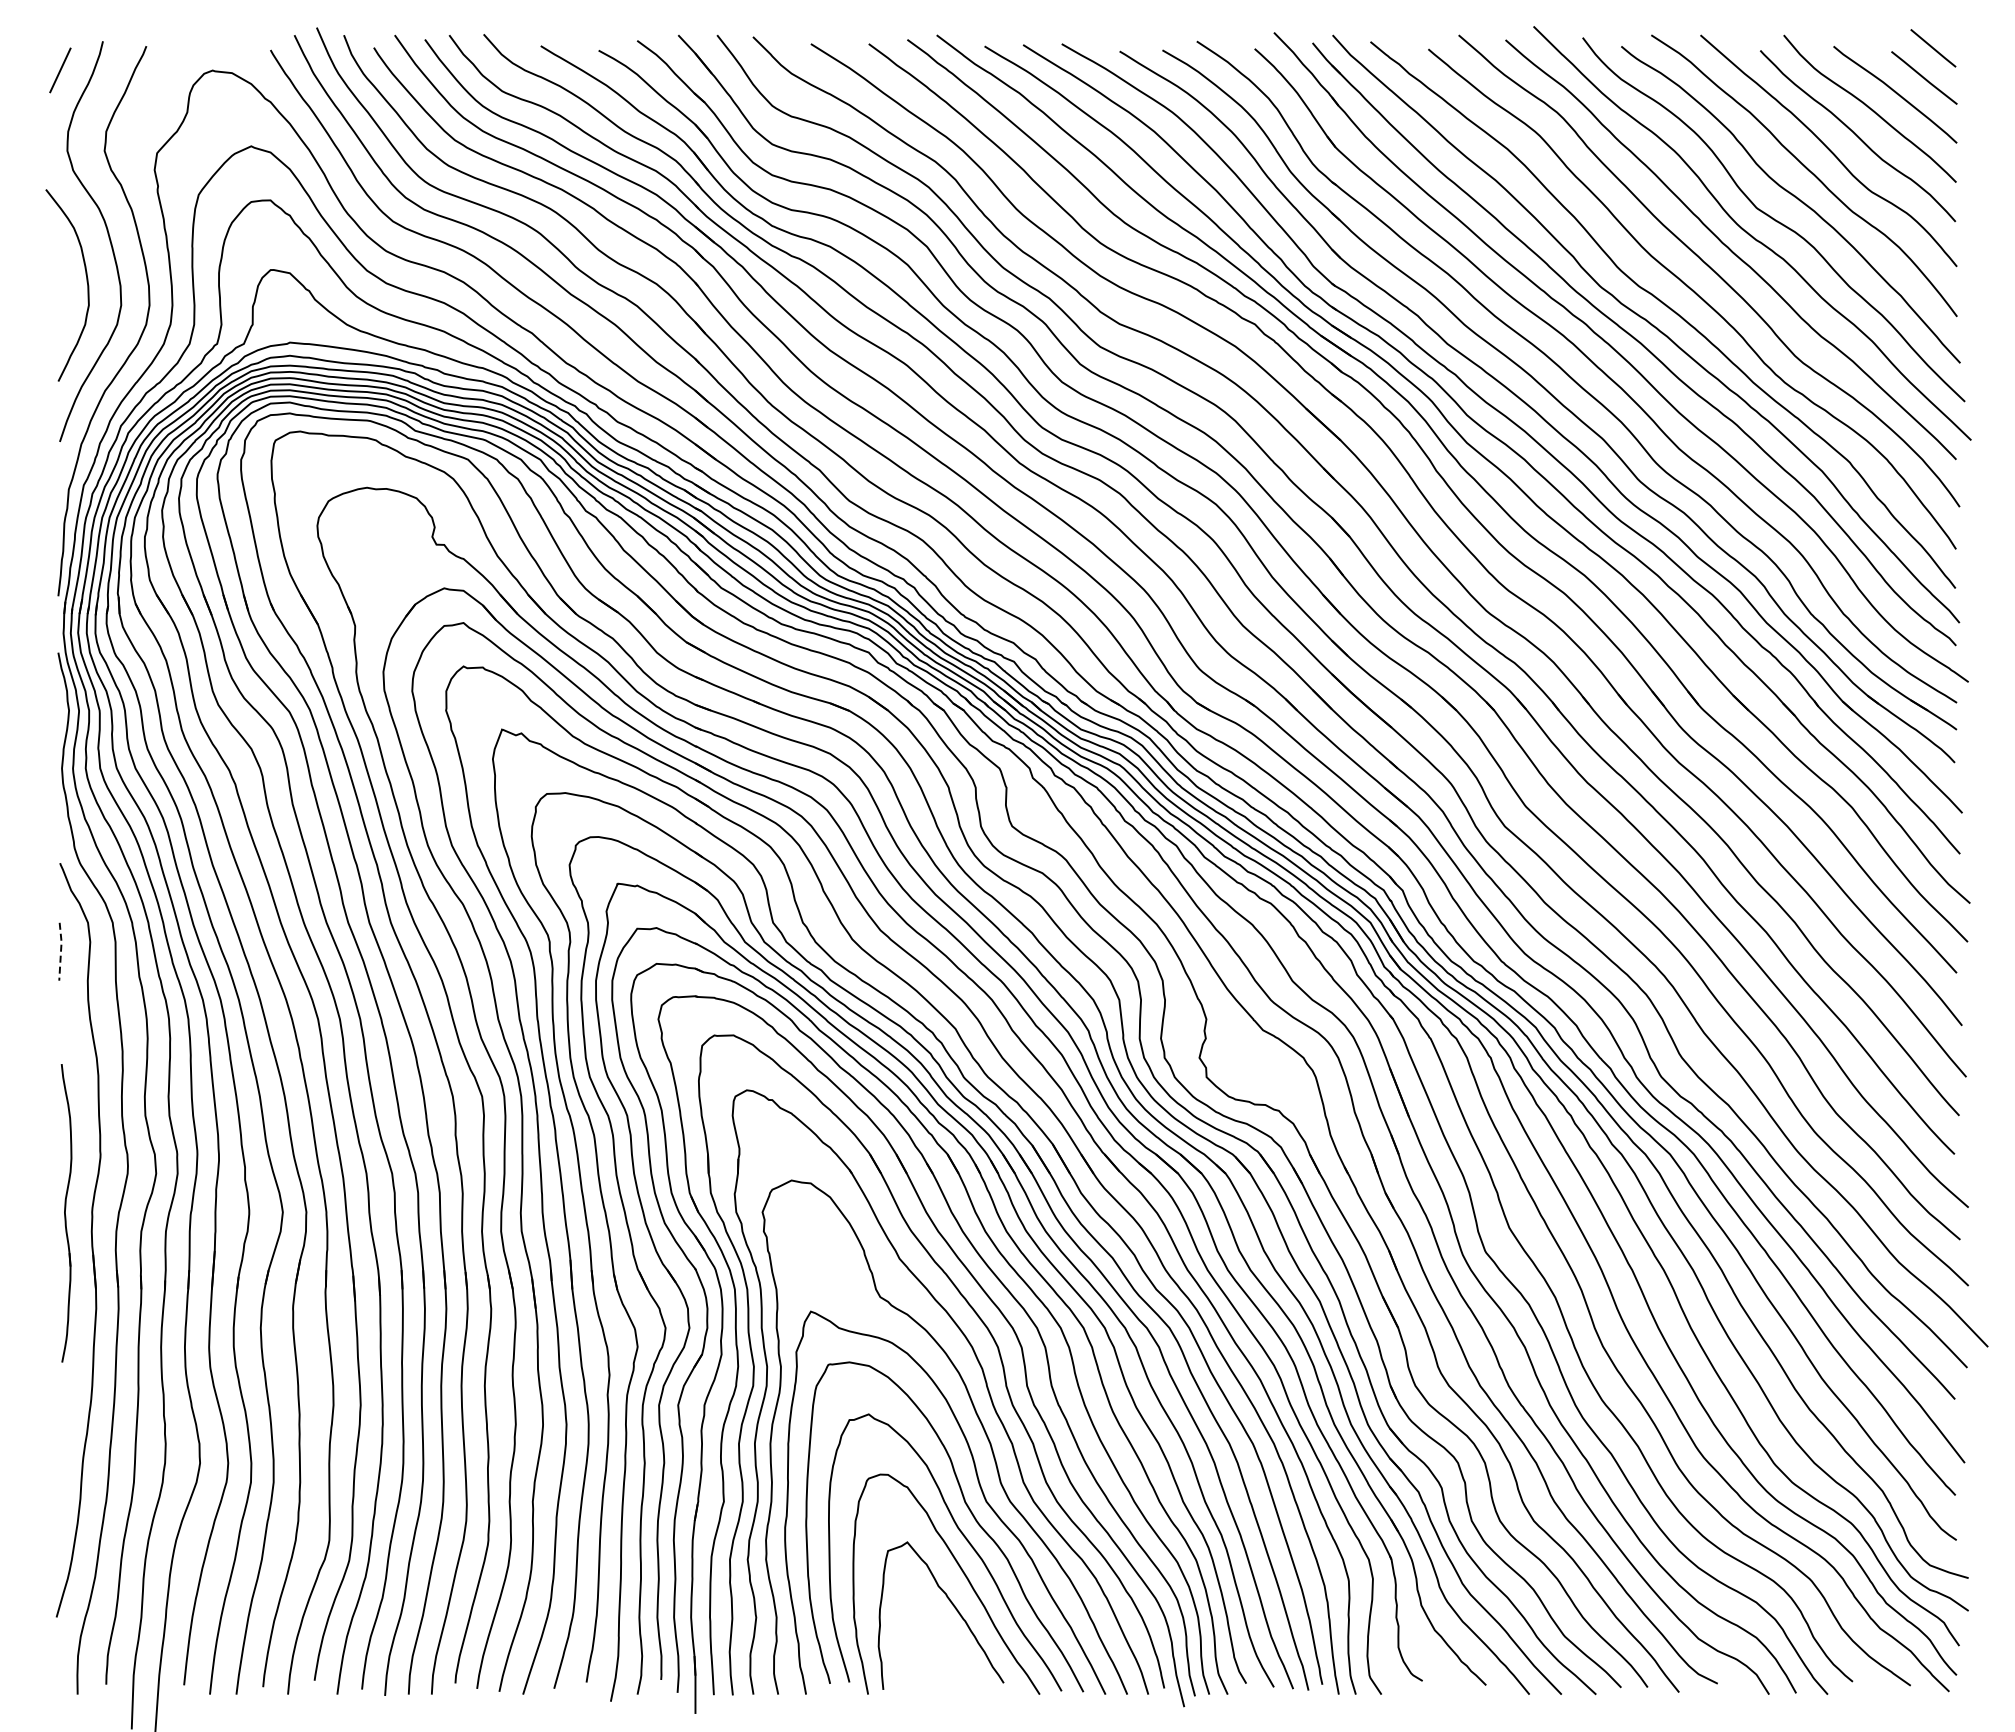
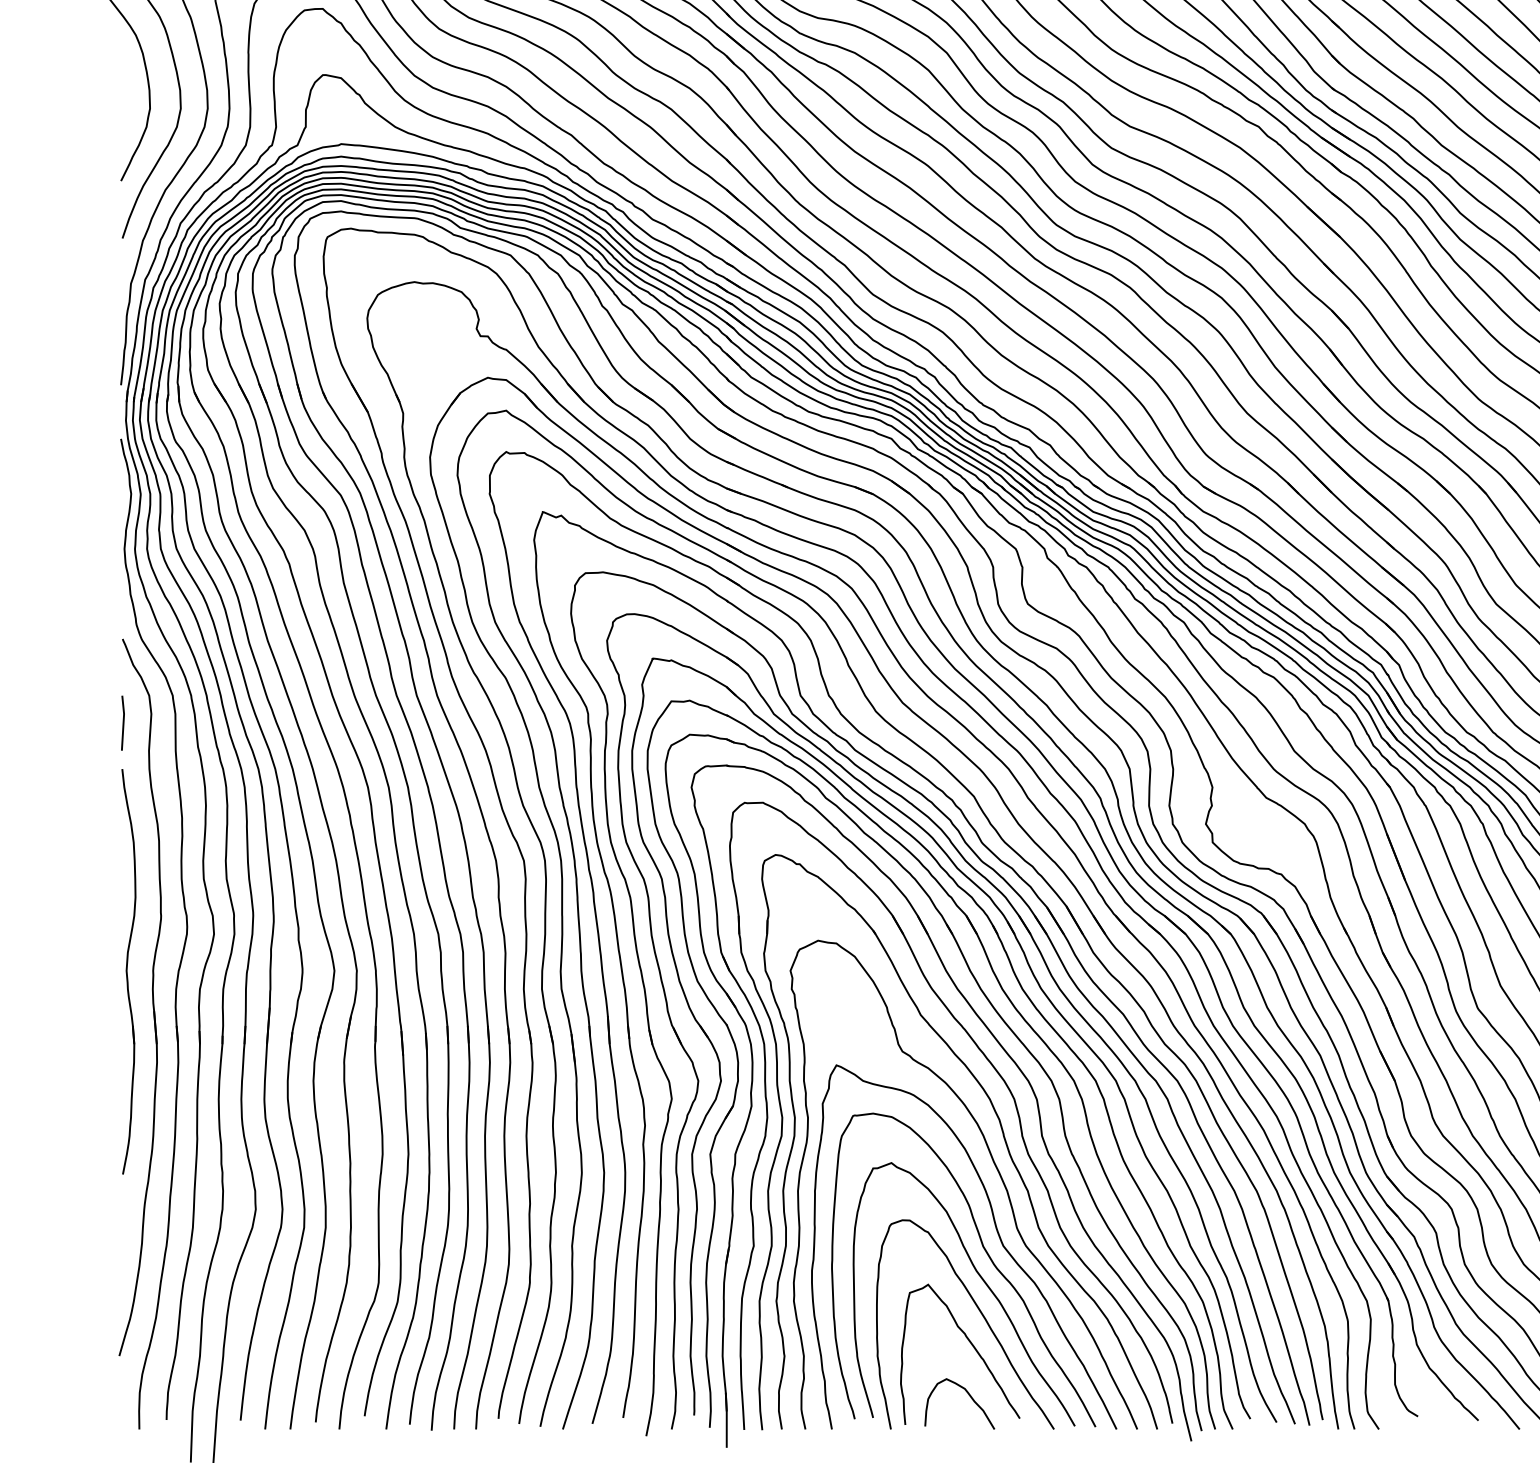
line: (61, 951) -> (124, 722), dashed -> solid
part: (66, 1213) -> (128, 972), size x1.43
curve: (949, 1658) -> (968, 1395), added

